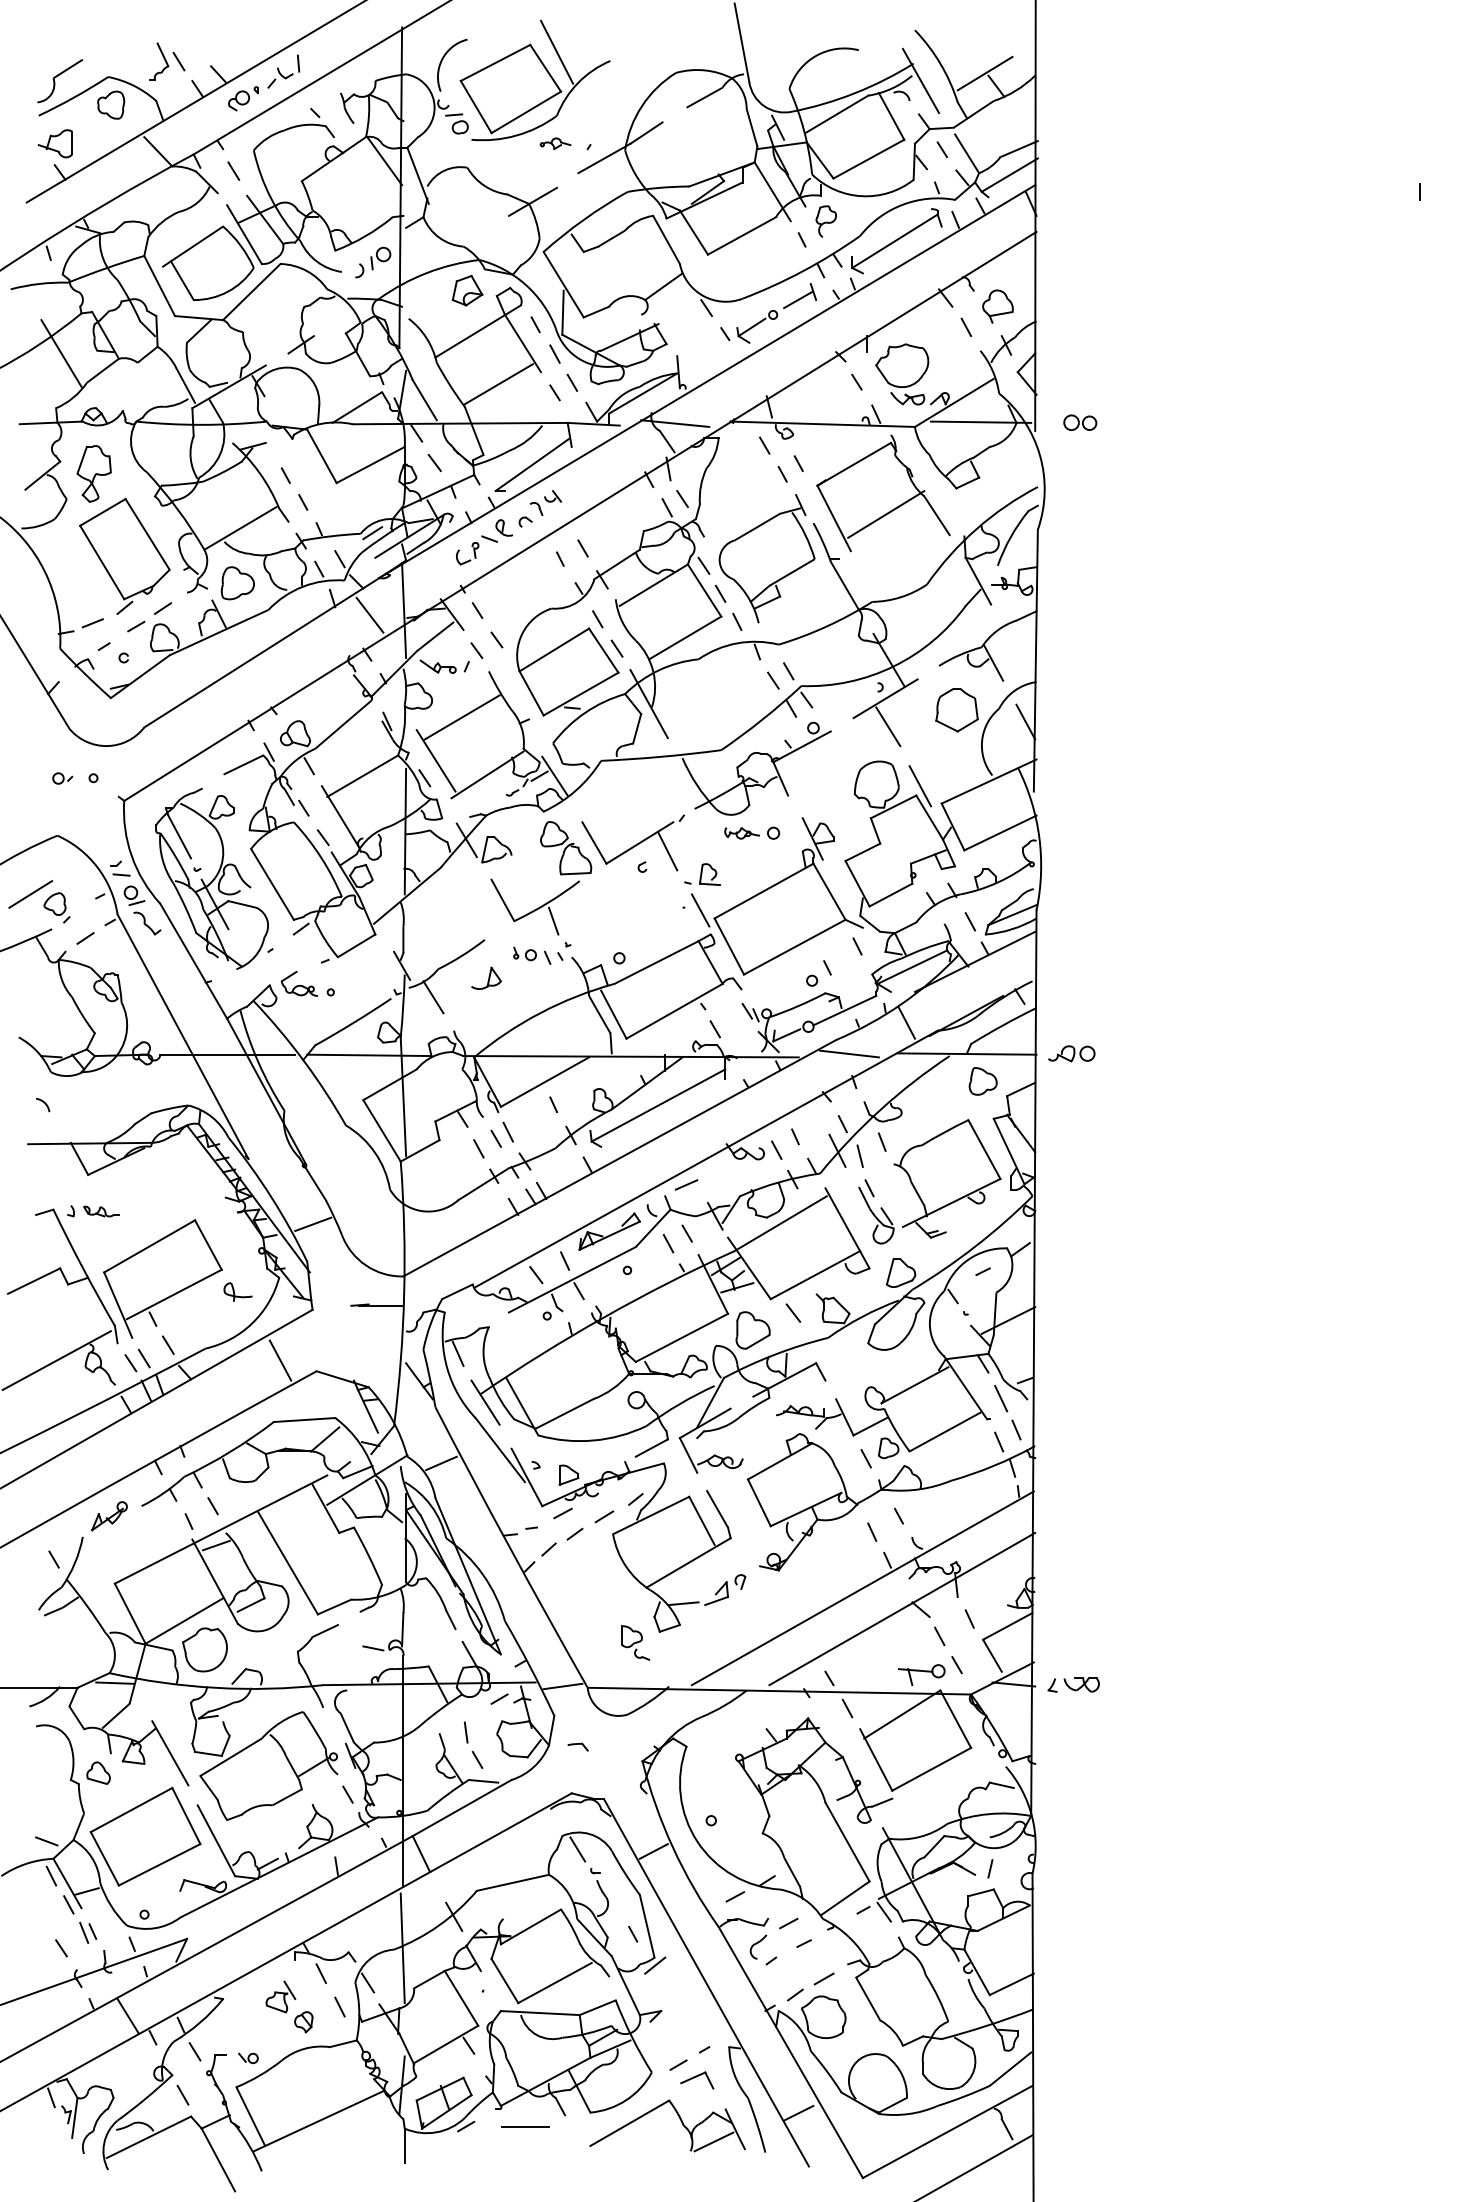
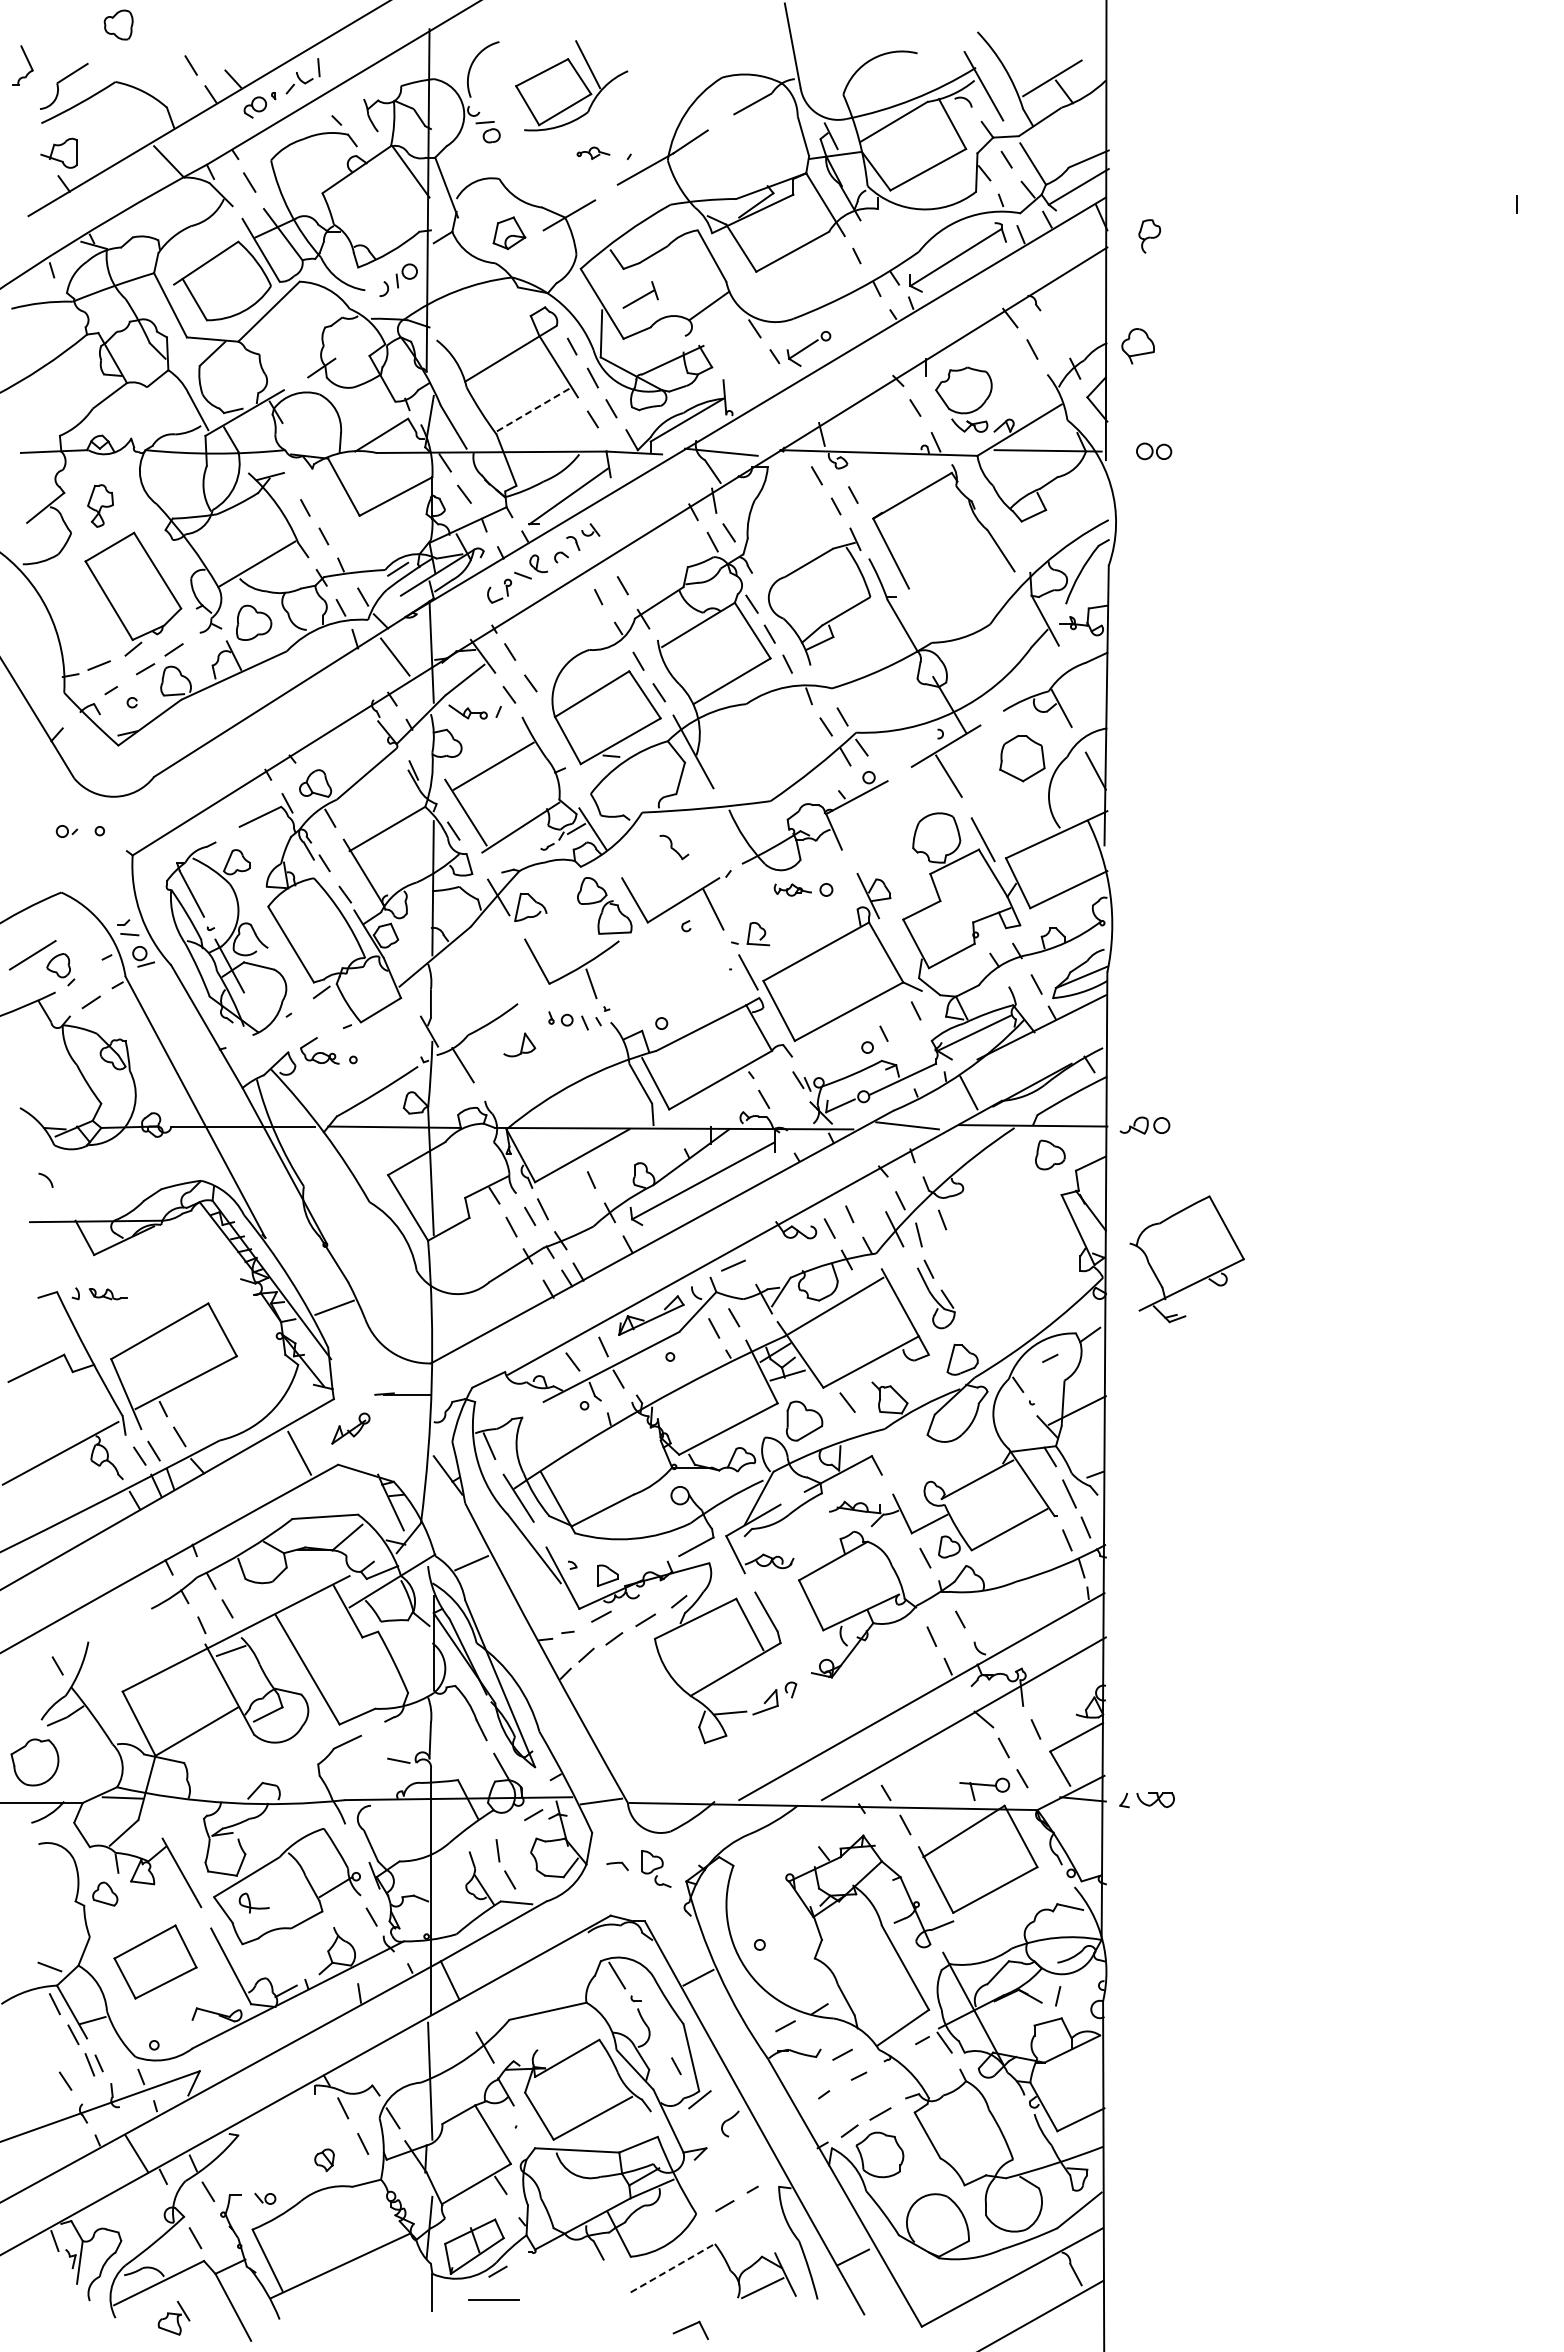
part: (164, 60) -> (28, 64), moved
part: (534, 80) -> (571, 85), size x0.7
part: (110, 104) -> (118, 24), moved
part: (826, 221) -> (1149, 236), moved
part: (467, 289) -> (509, 232), moved
part: (799, 295) -> (640, 294), moved
part: (997, 306) -> (1137, 346), moved
line: (61, 353) -> (65, 377), removed
line: (498, 384) -> (532, 410), solid -> dashed
part: (94, 473) -> (100, 505), size x0.7
line: (885, 514) -> (946, 549), removed
part: (147, 923) -> (674, 847), moved
part: (946, 1179) -> (1186, 1259), moved
part: (237, 1291) -> (253, 1902), moved
part: (109, 1516) -> (350, 1428), moved
part: (636, 1642) -> (656, 1868), moved
part: (204, 1649) -> (34, 1762), moved
part: (145, 1836) -> (155, 1961), size x0.7
part: (758, 1946) -> (730, 2123), moved
part: (280, 1996) -> (173, 2317), moved
part: (696, 2080) -> (690, 2330), moved
line: (629, 2123) -> (672, 2268), solid -> dashed
line: (525, 2126) -> (493, 2299), moved

